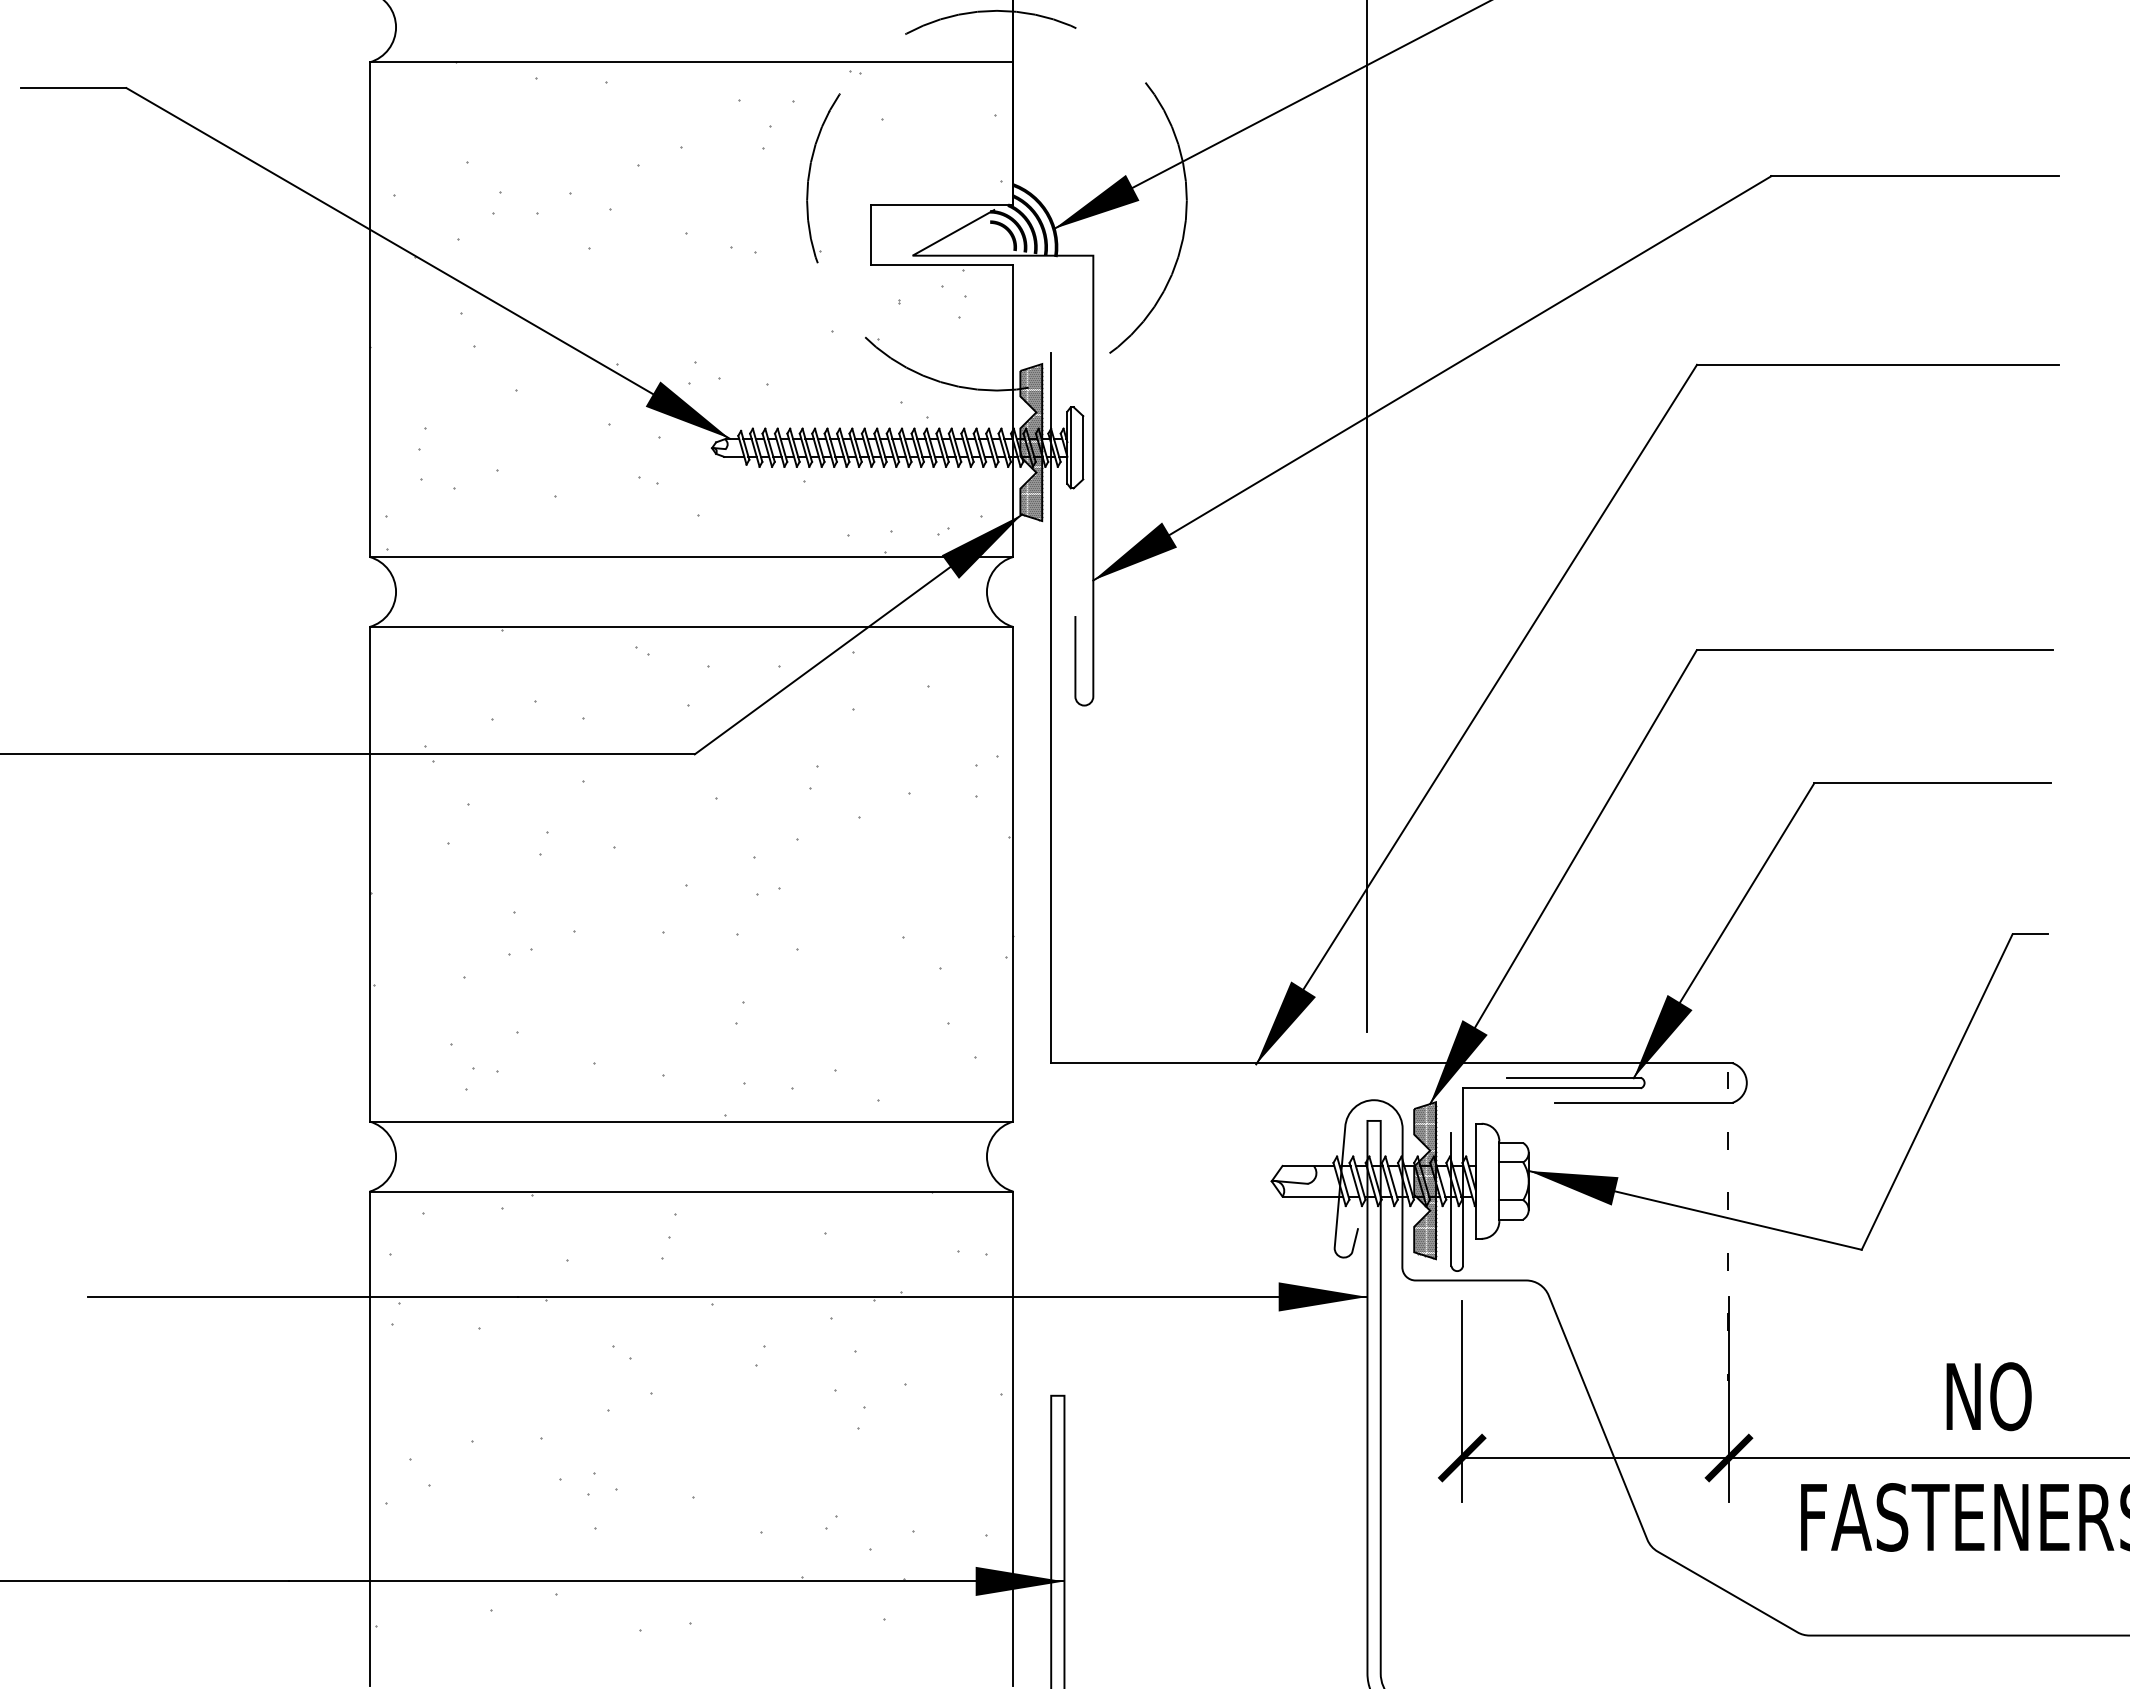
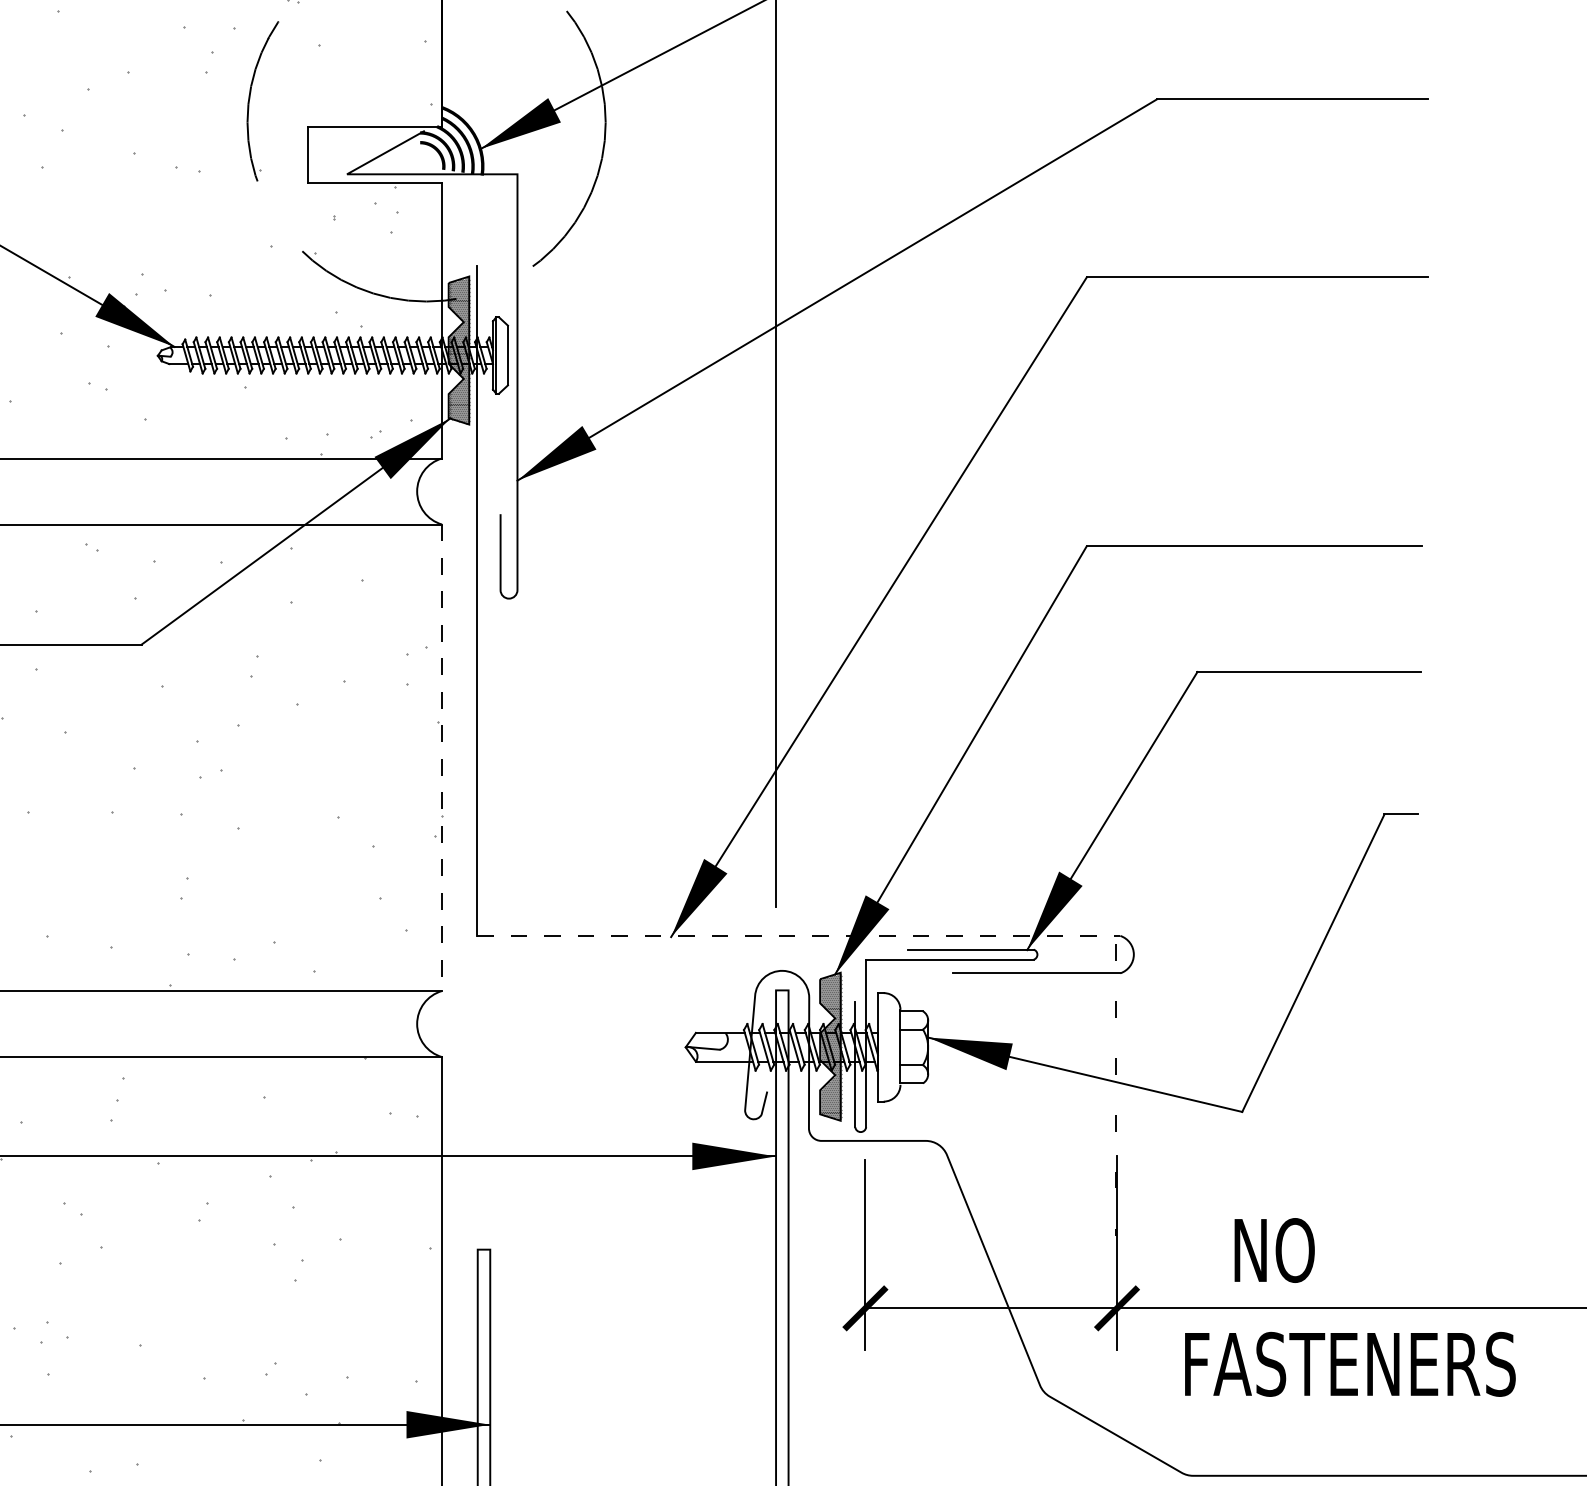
line: (1013, 874) -> (442, 757), solid -> dashed
line: (1391, 1063) -> (798, 936), solid -> dashed
text: (1988, 1396) -> (1274, 1250), moved

